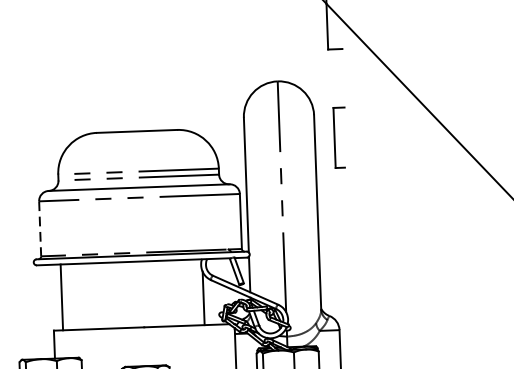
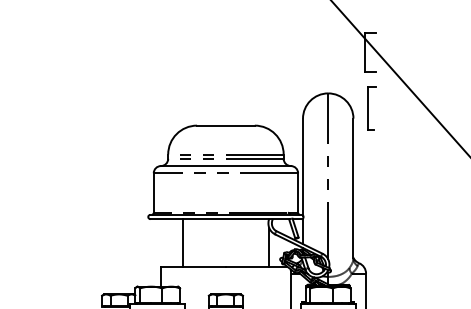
part: (340, 137) -> (371, 108), moved
line: (39, 229) -> (153, 193), dashed -> solid
line: (61, 296) -> (182, 242), moved

